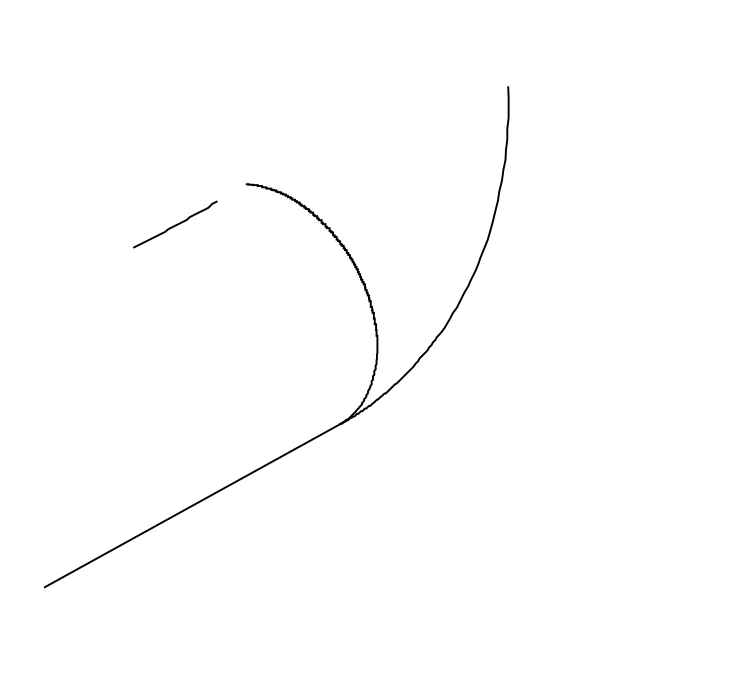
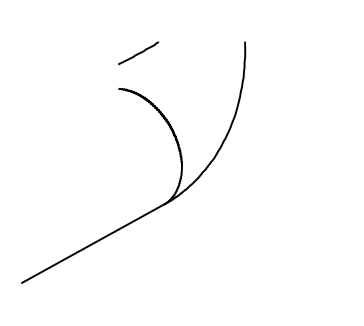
line: (175, 224) -> (138, 53), moved

